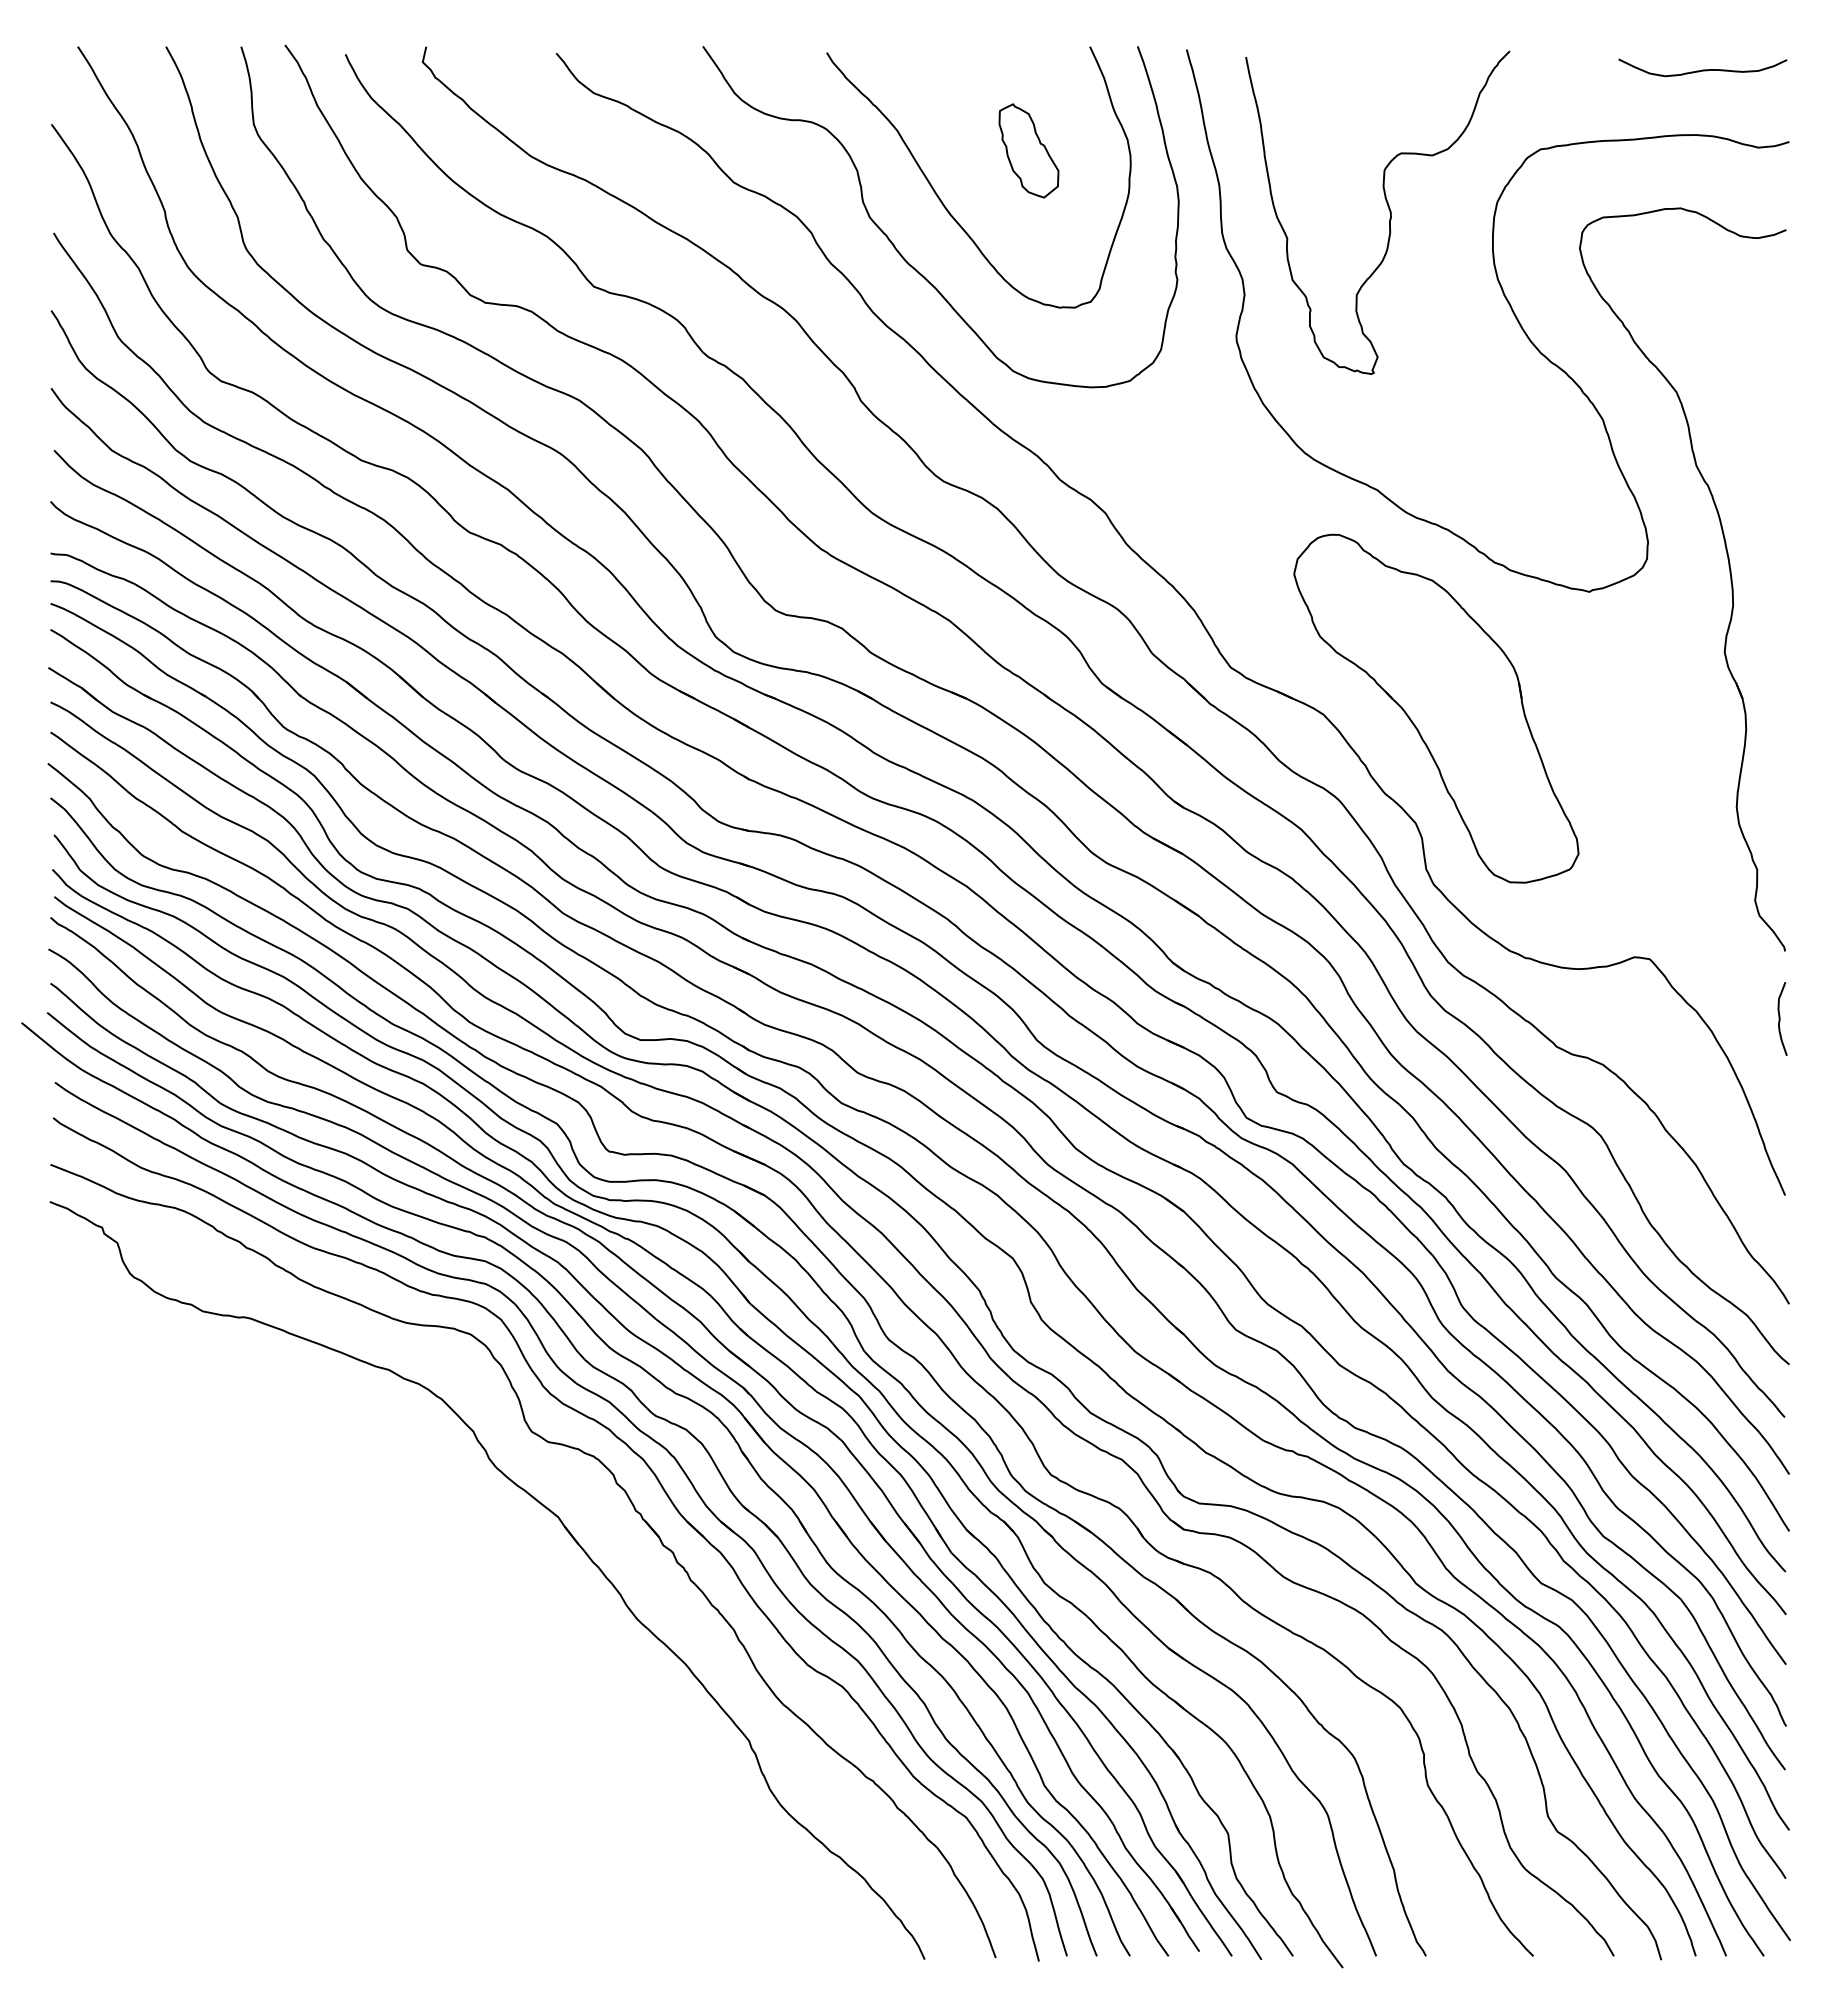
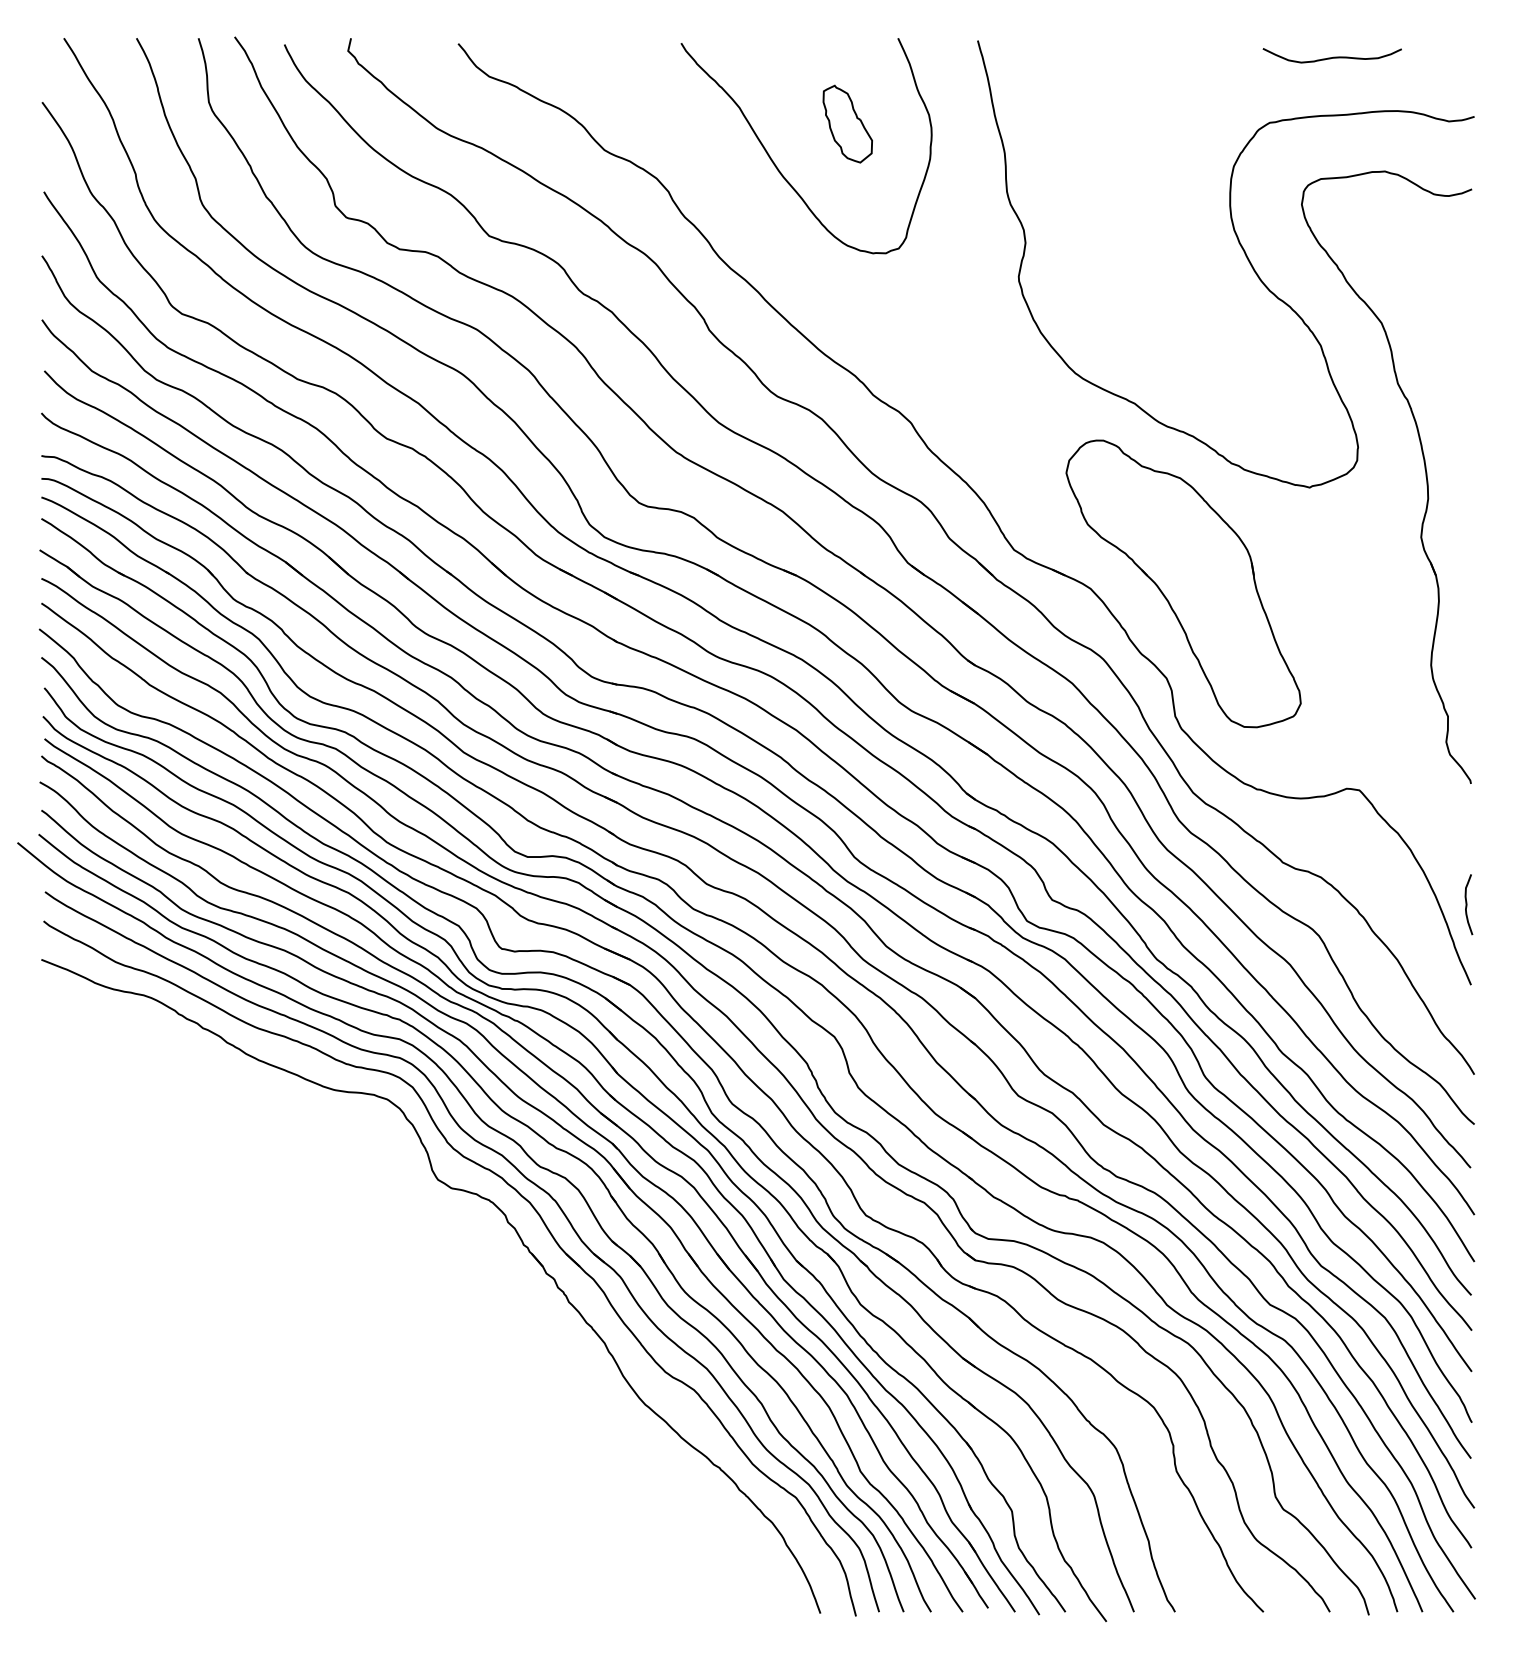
curve: (1702, 69) -> (1332, 57), moved
curve: (1388, 209) -> (1144, 172), removed
curve: (899, 251) -> (741, 207), removed
curve: (1780, 1018) -> (1467, 904), moved
part: (546, 1509) -> (450, 1243), removed

